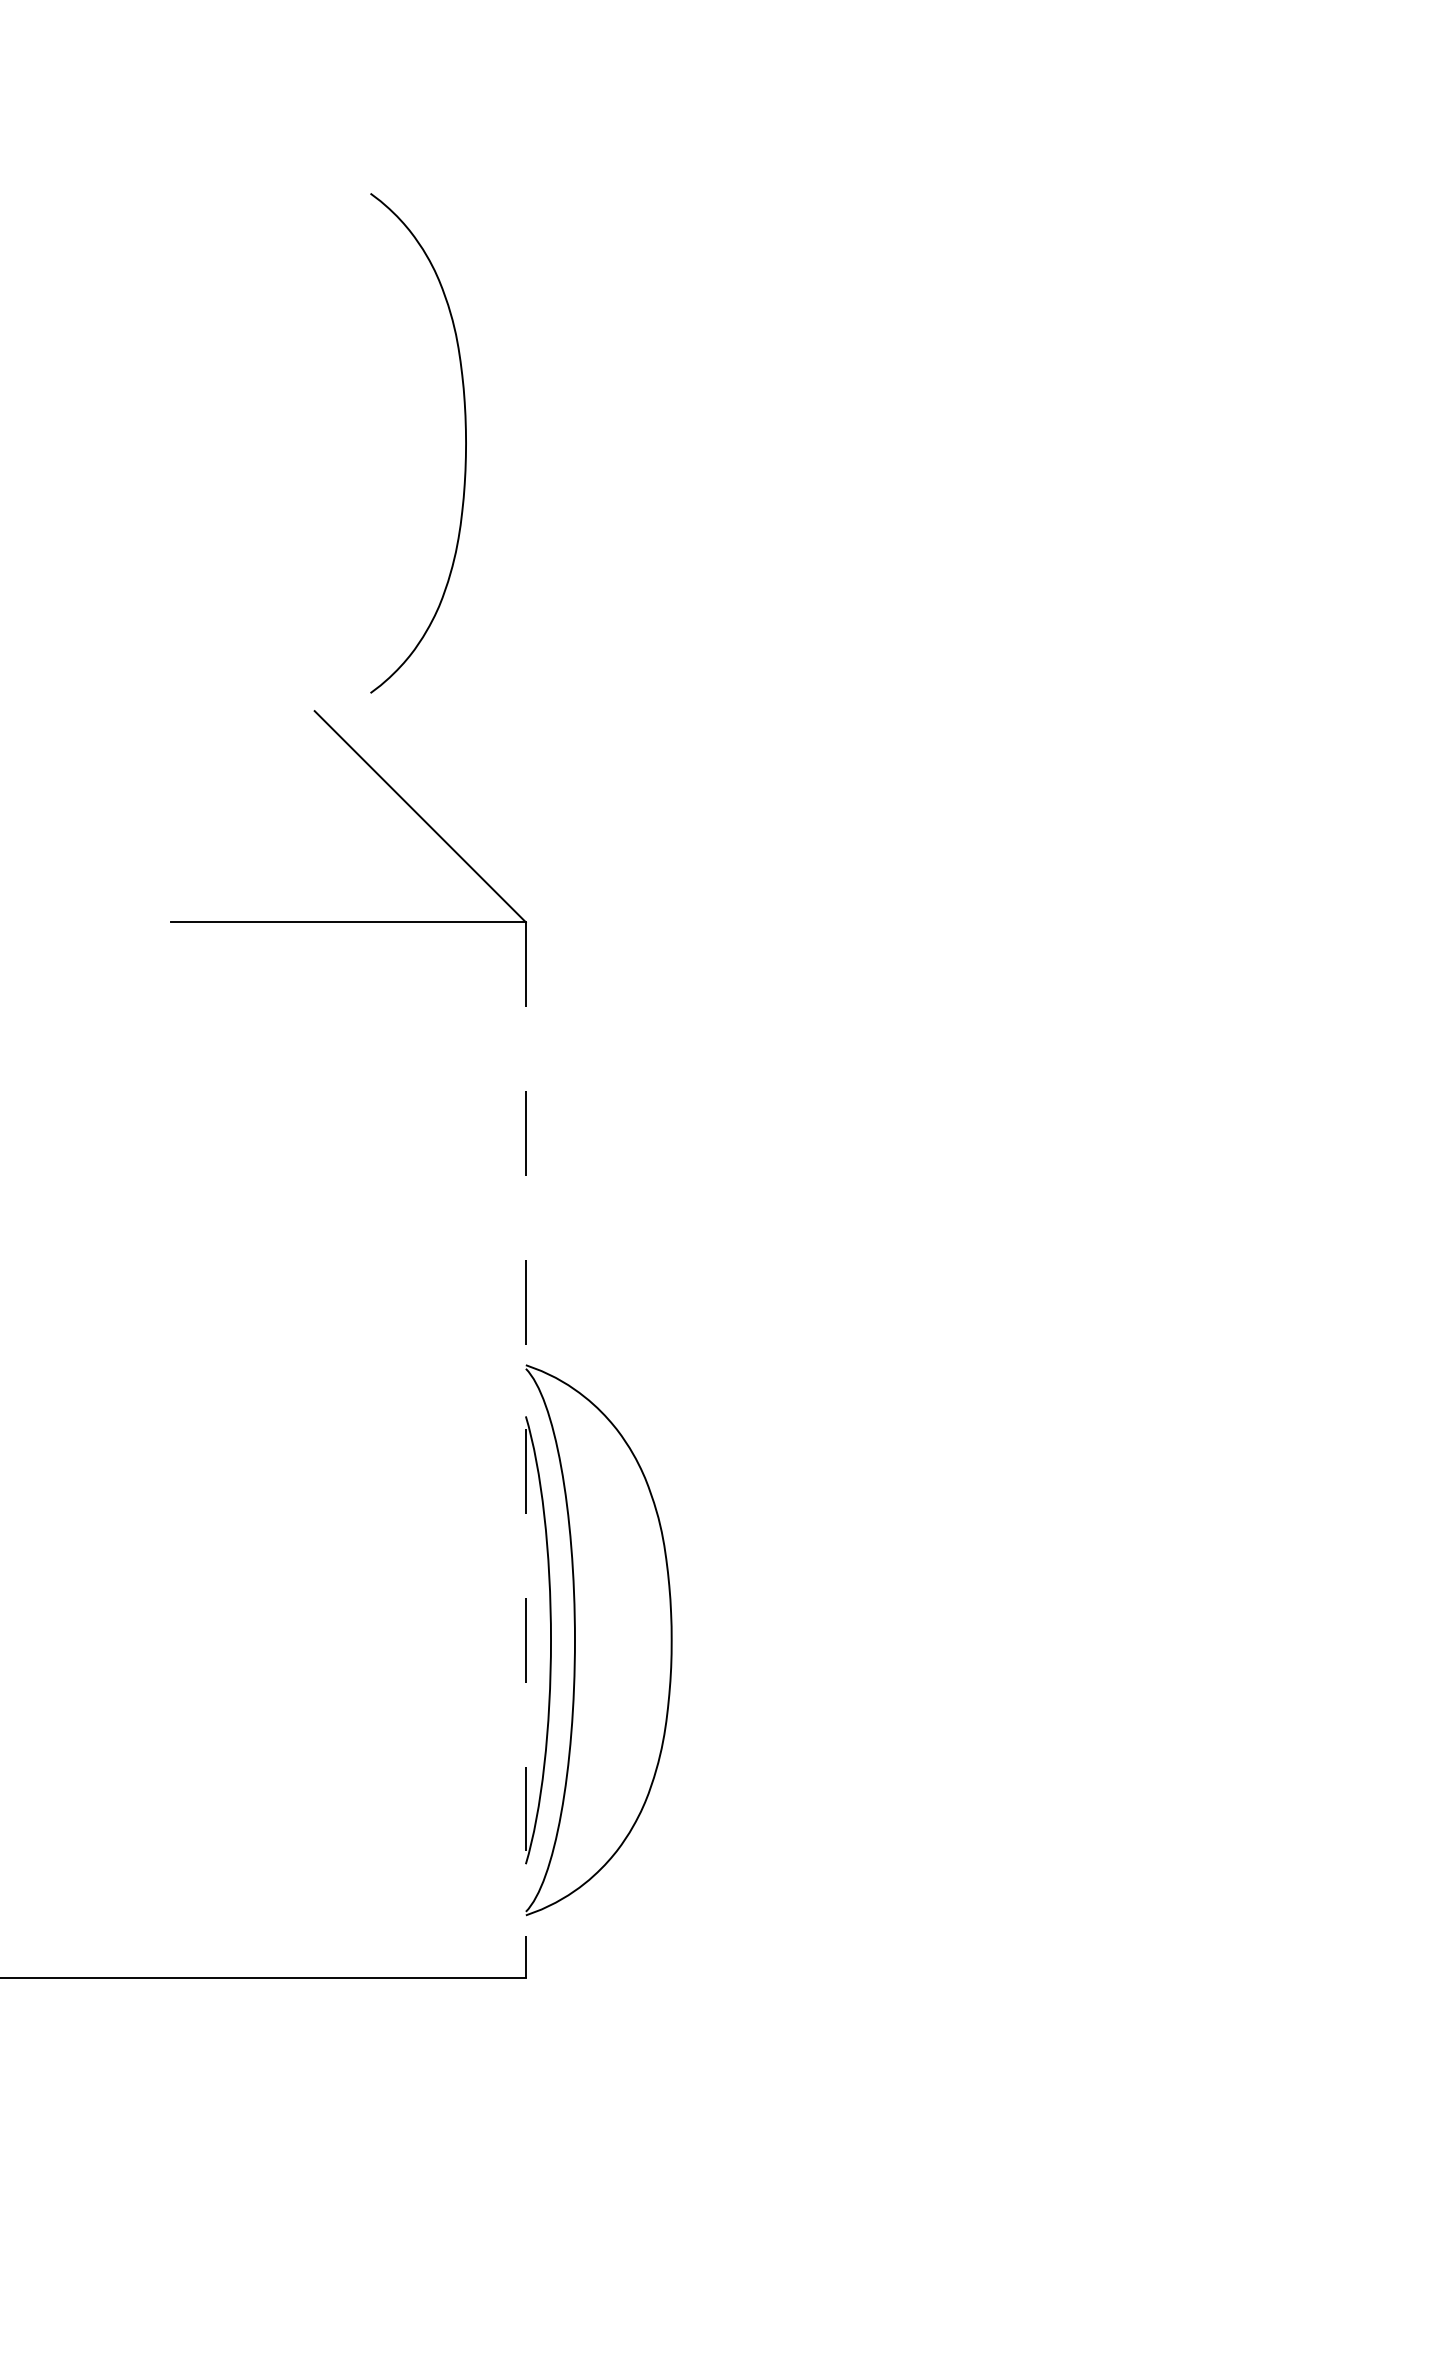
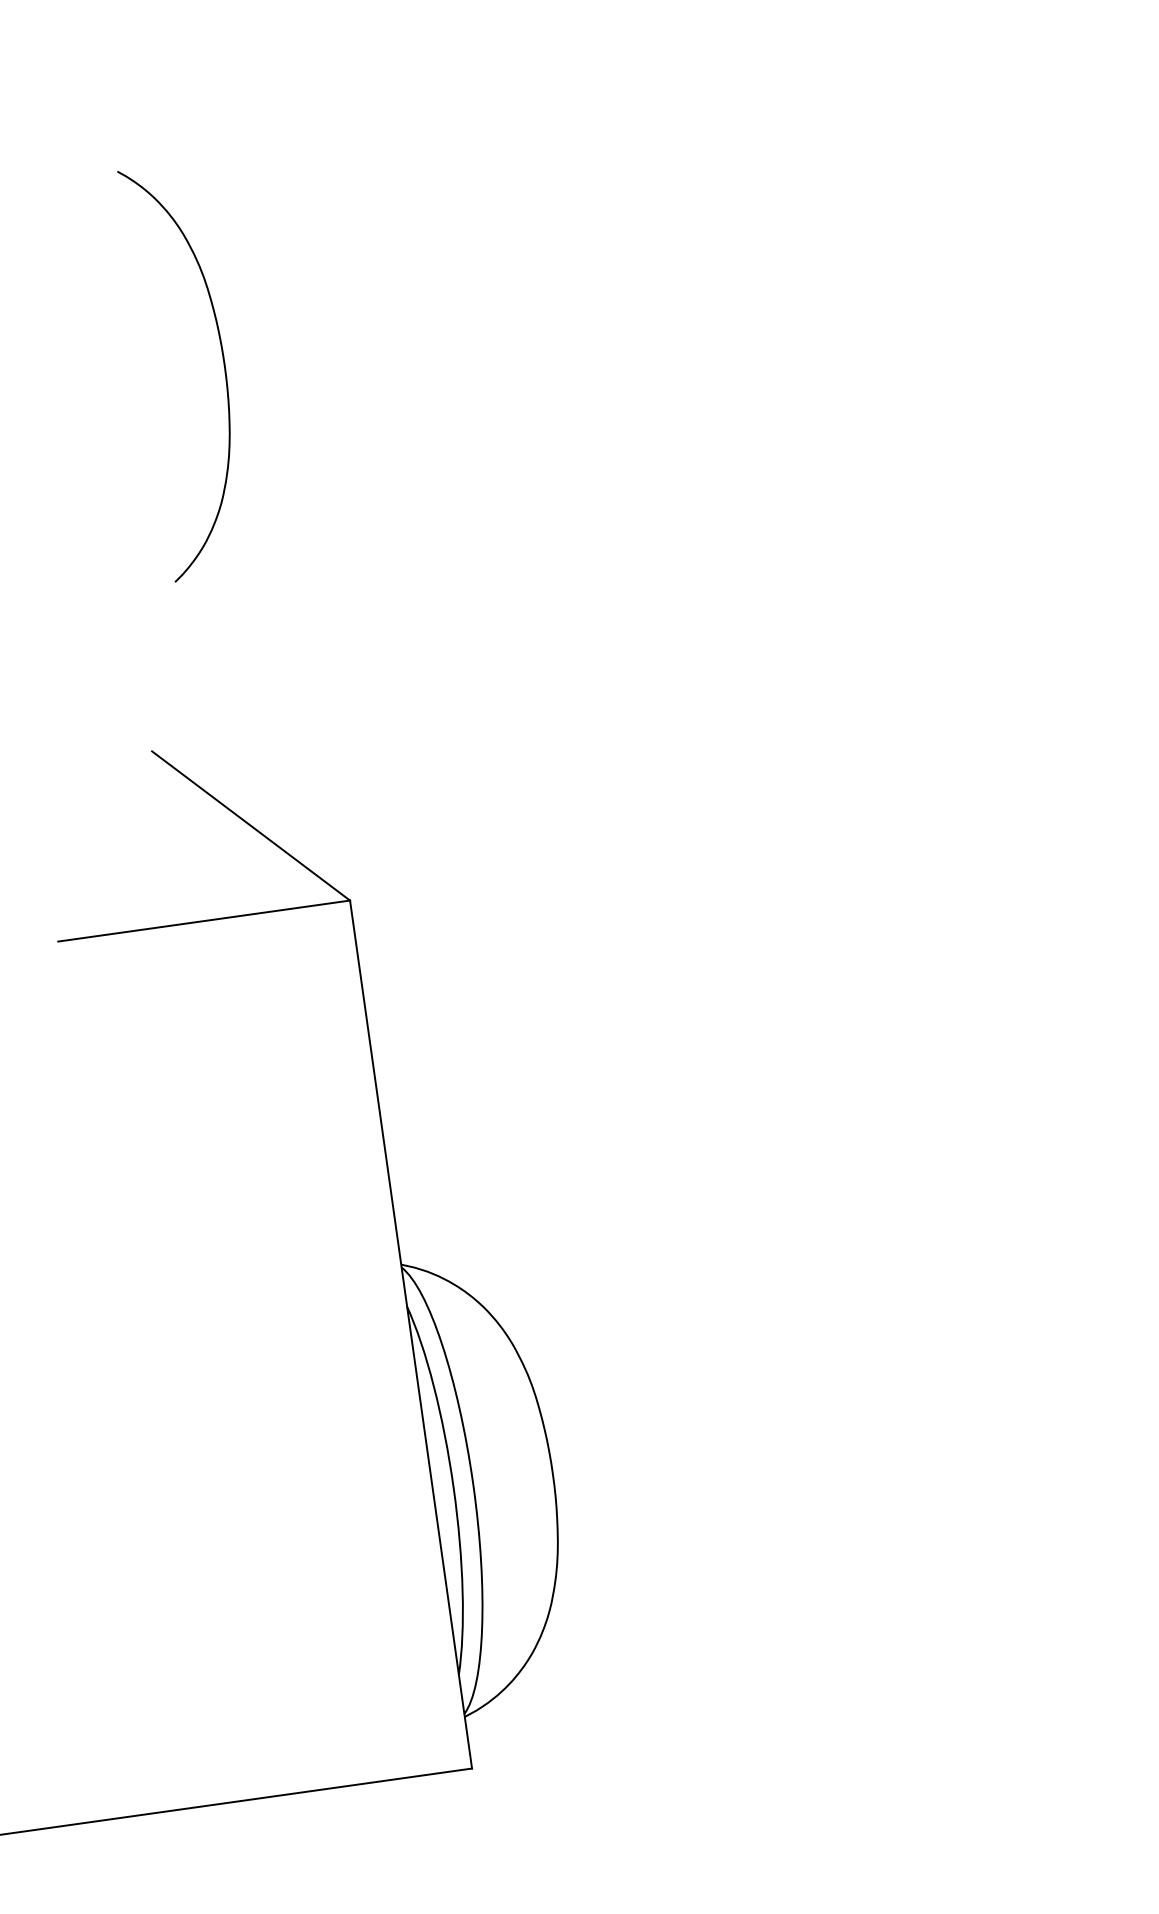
curve: (465, 443) -> (224, 366), moved
line: (525, 1450) -> (410, 1334), dashed -> solid

